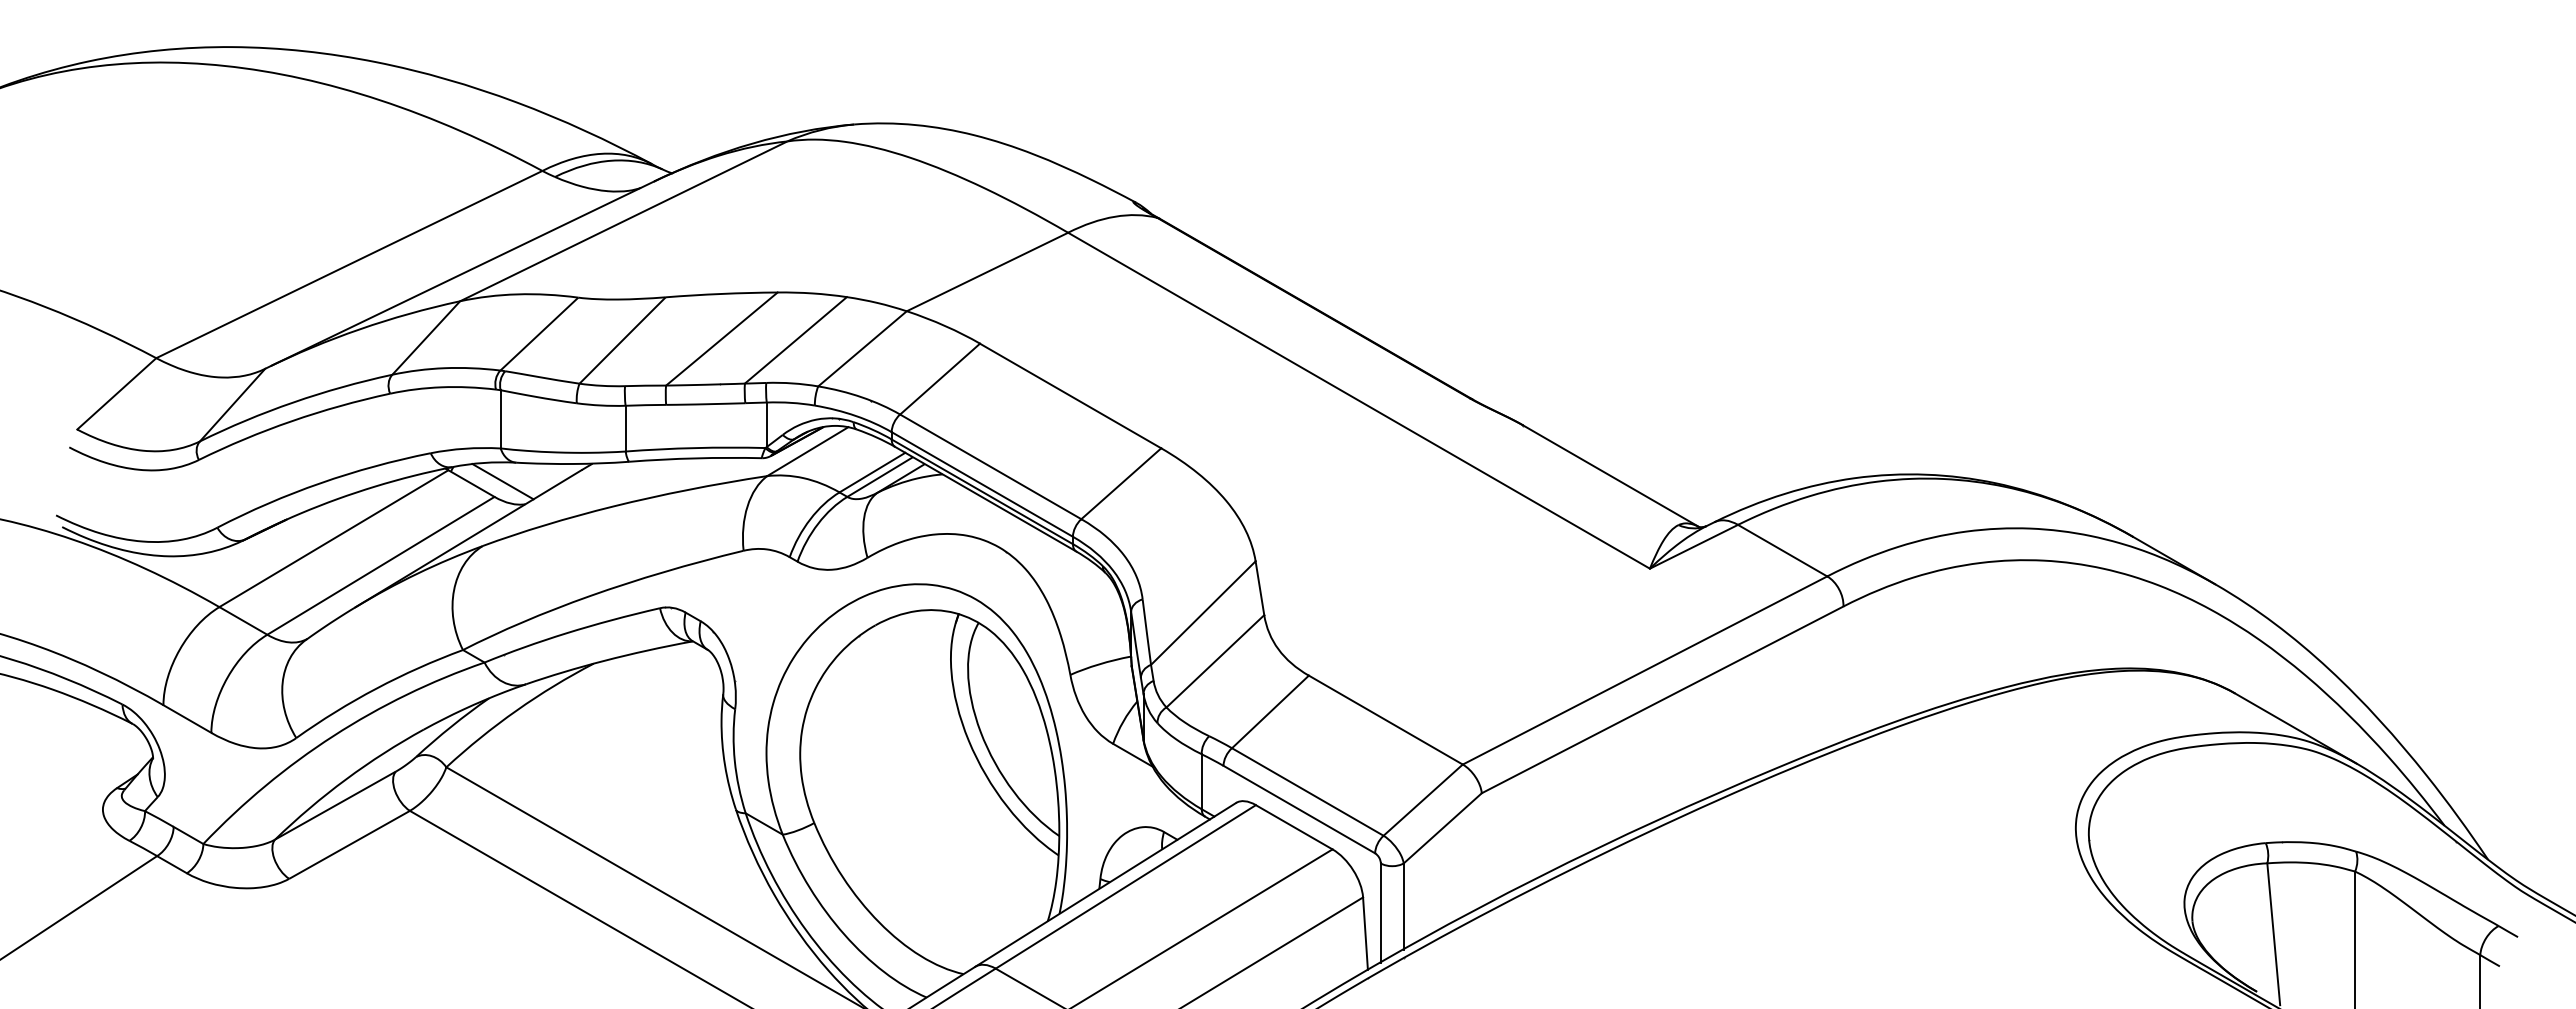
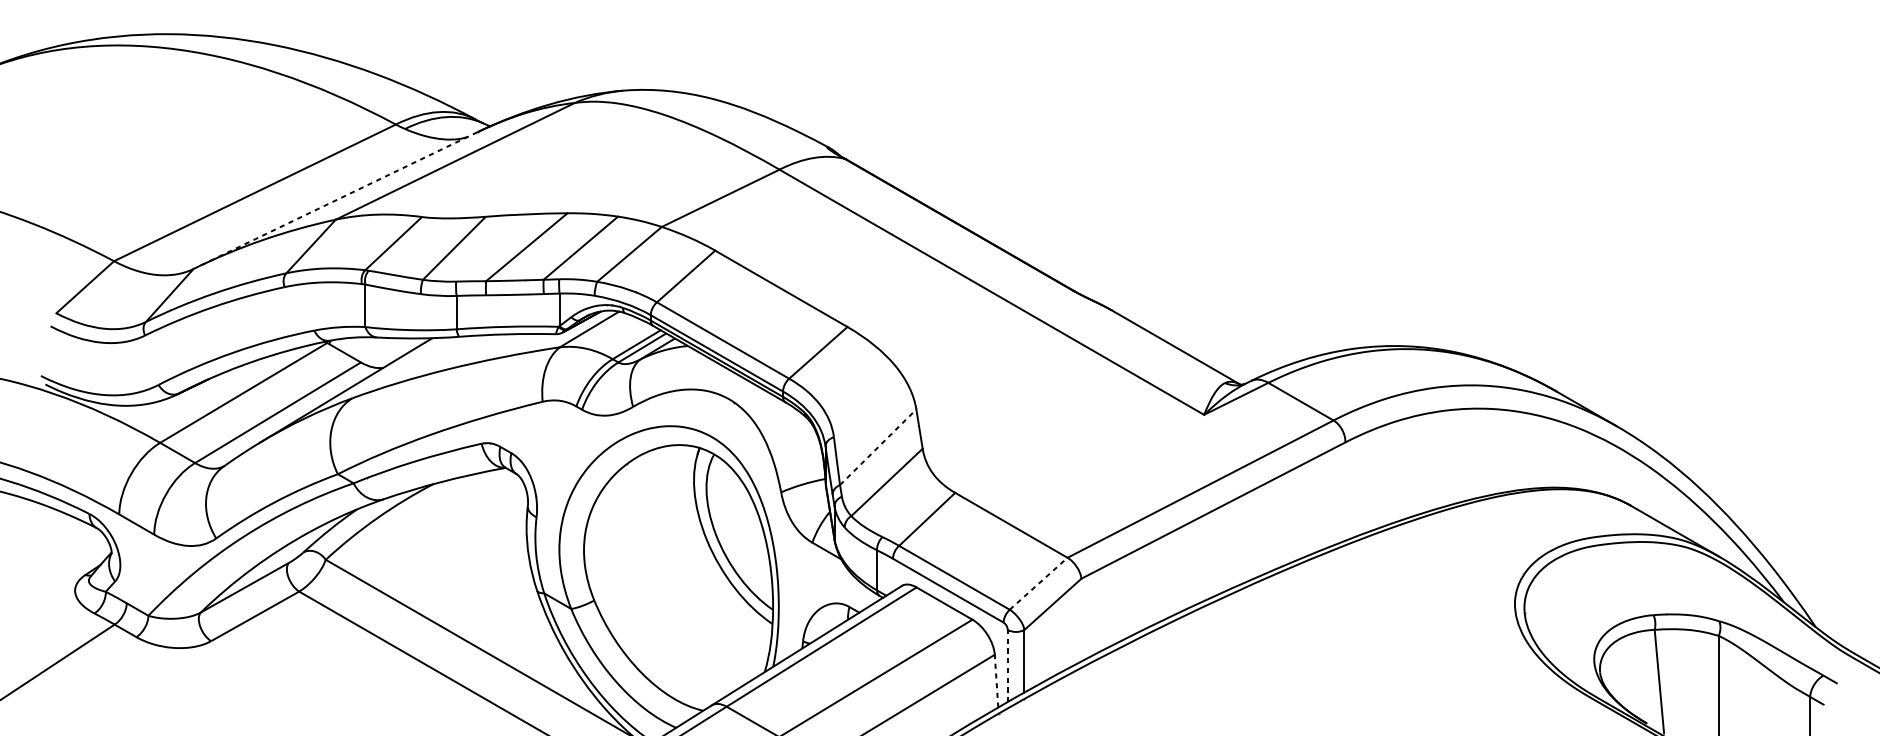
line: (462, 273) -> (337, 199), solid -> dashed
line: (502, 481) -> (366, 351), removed
line: (1203, 613) -> (878, 447), solid -> dashed
line: (1423, 799) -> (1038, 583), solid -> dashed
line: (1380, 913) -> (1007, 666), solid -> dashed
line: (1365, 933) -> (996, 681), solid -> dashed

